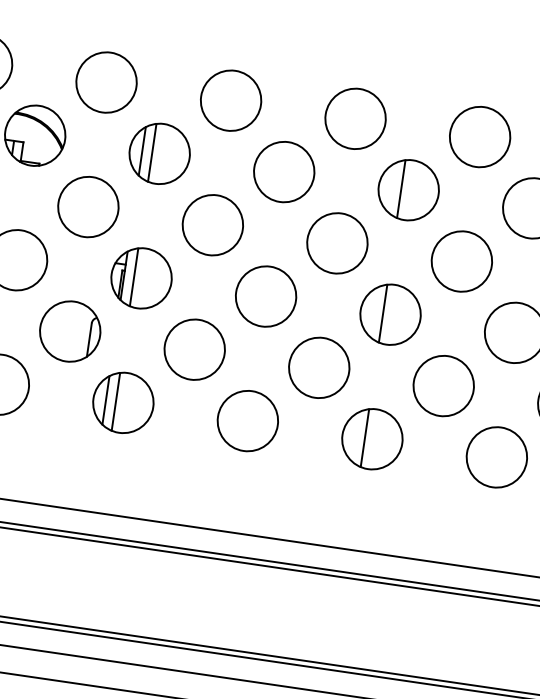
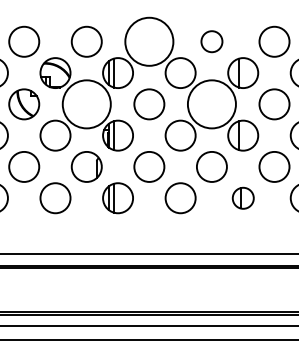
circle: (231, 100) -> (149, 41), size x1.6
circle: (354, 118) -> (211, 41), size x0.7
circle: (87, 207) -> (86, 104), size x1.6
circle: (336, 243) -> (211, 104), size x1.6
part: (372, 439) -> (243, 198), size x0.7

